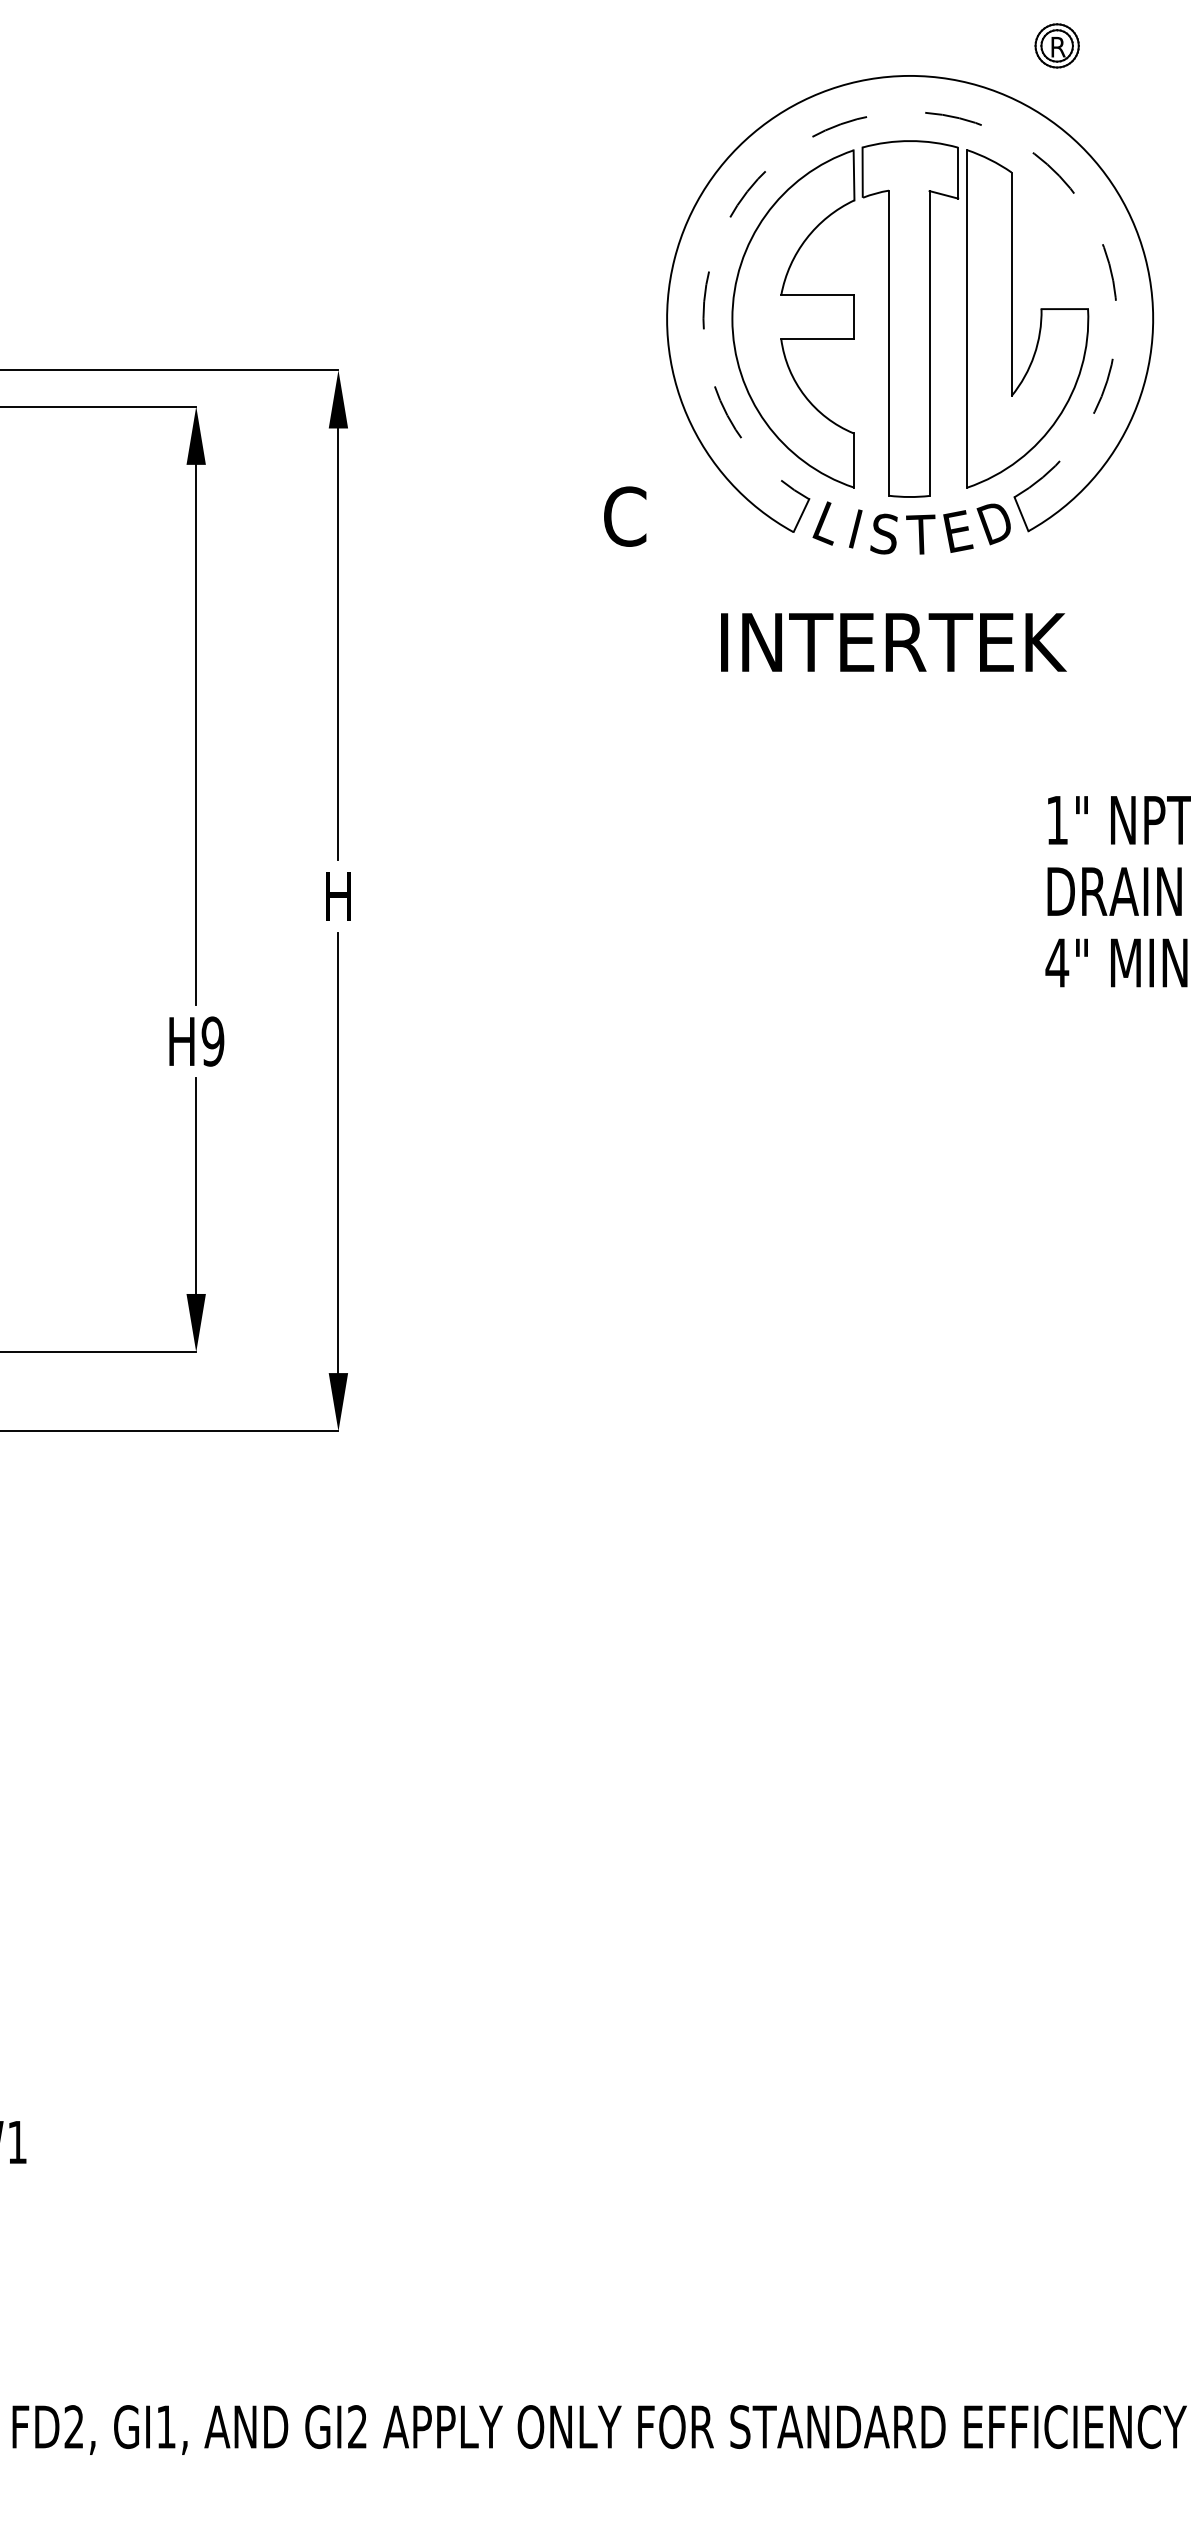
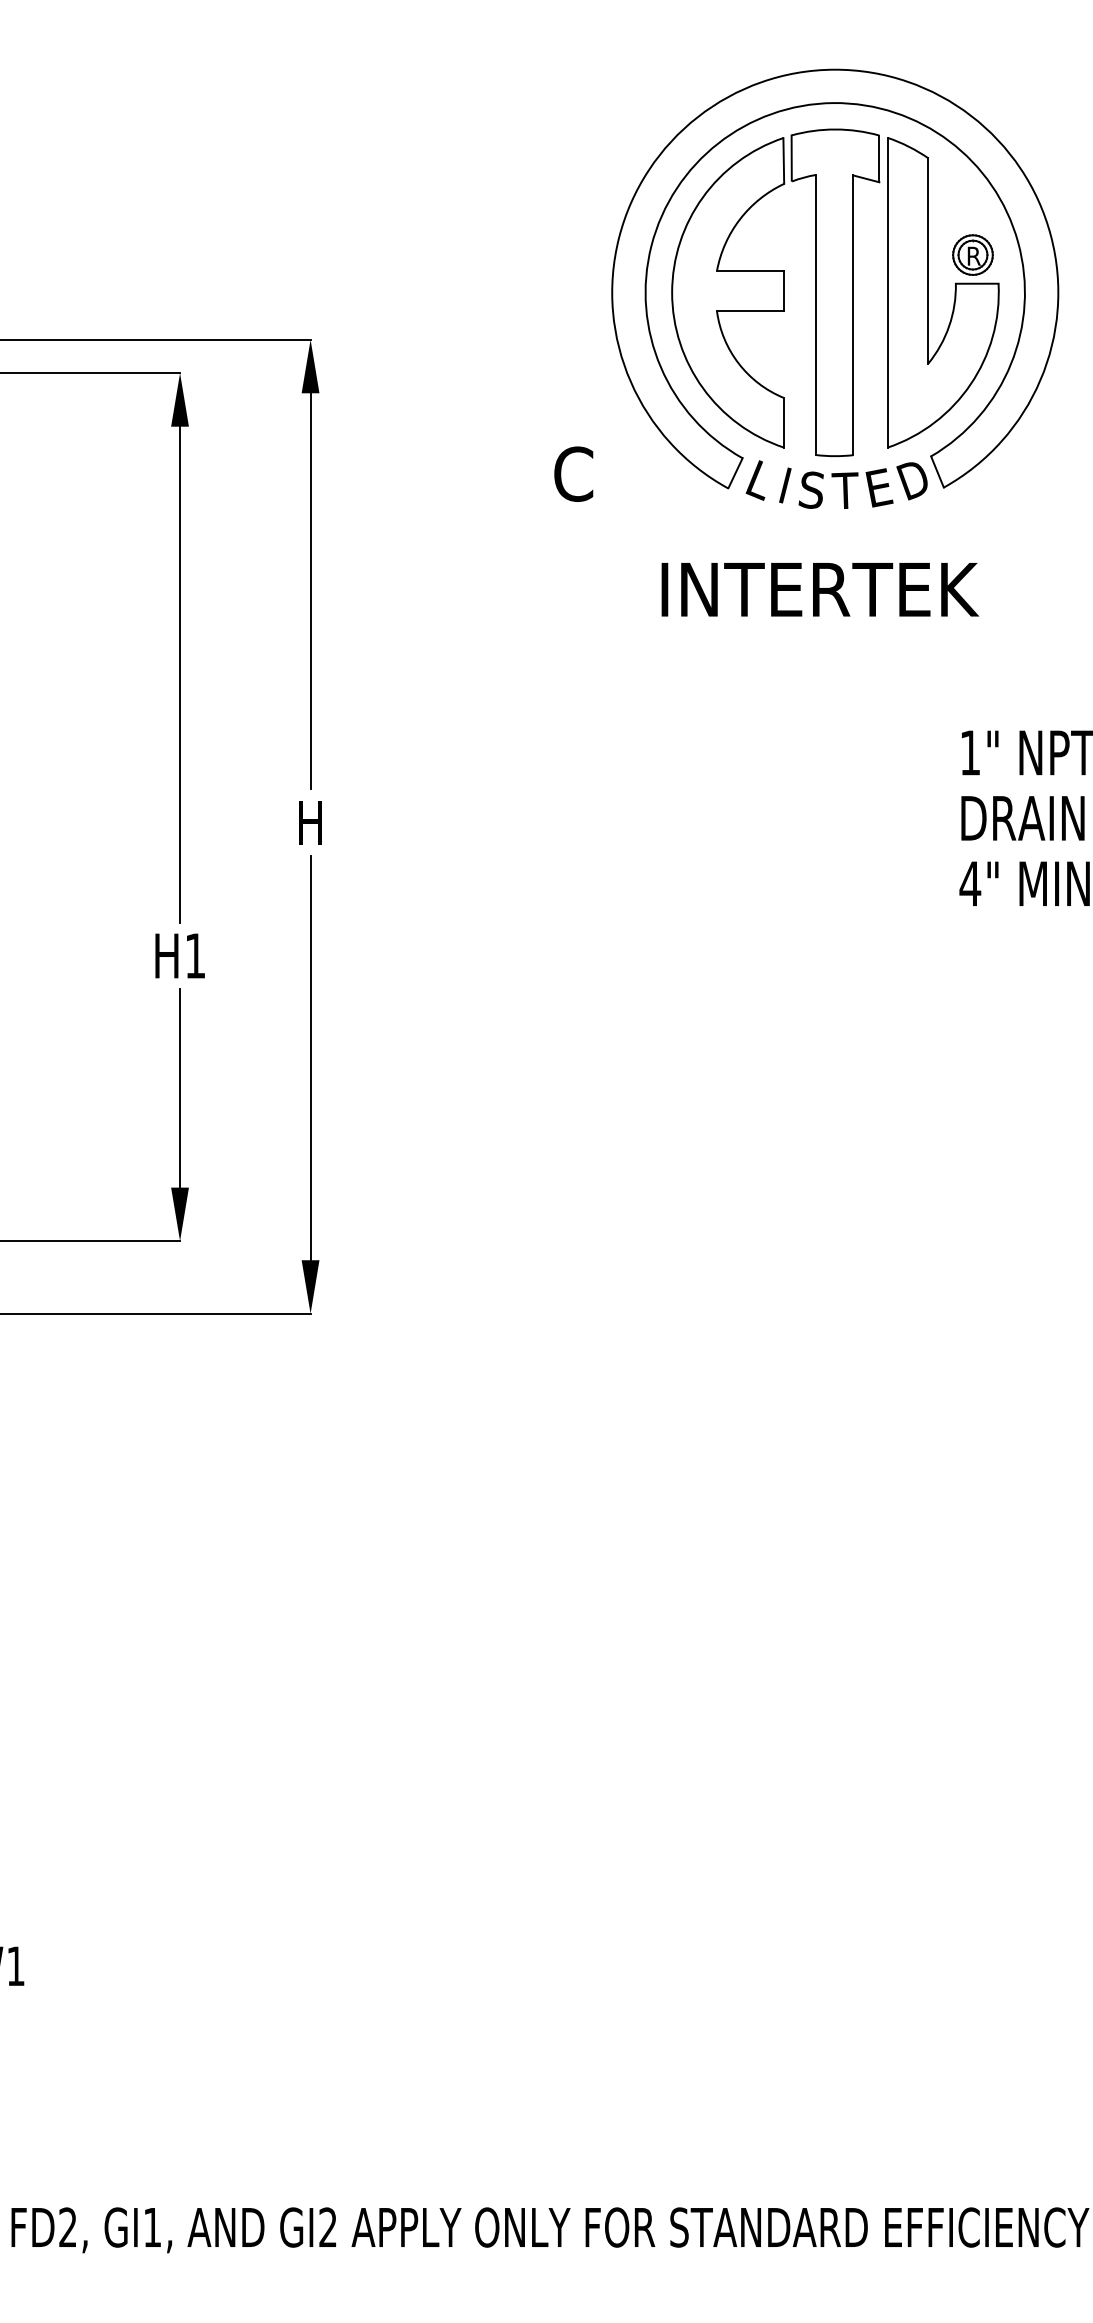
part: (1056, 45) -> (972, 254), moved
arc: (908, 112) -> (833, 103), dashed -> solid
text: (212, 1041) -> (194, 955), H9 -> H1

